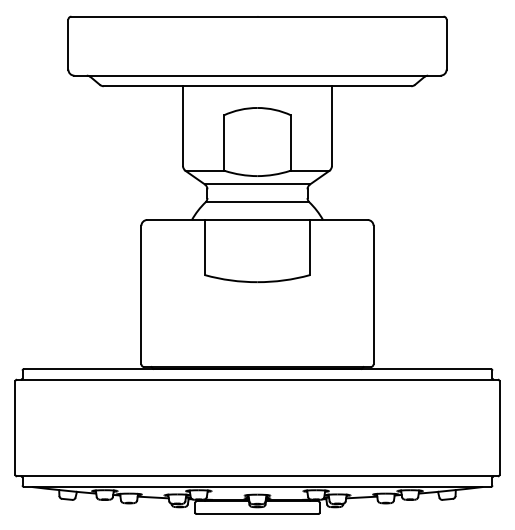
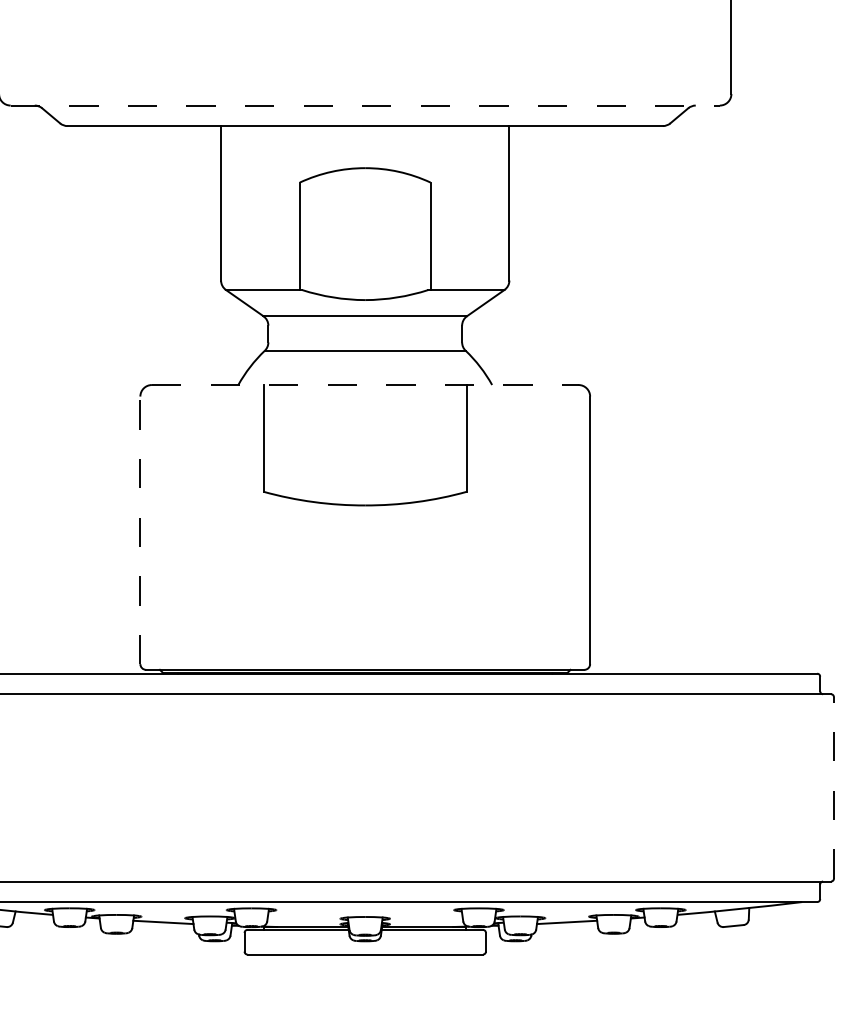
line: (258, 75) -> (367, 105), solid -> dashed
line: (258, 219) -> (367, 384), solid -> dashed
line: (141, 294) -> (140, 529), solid -> dashed
line: (499, 428) -> (833, 788), solid -> dashed

